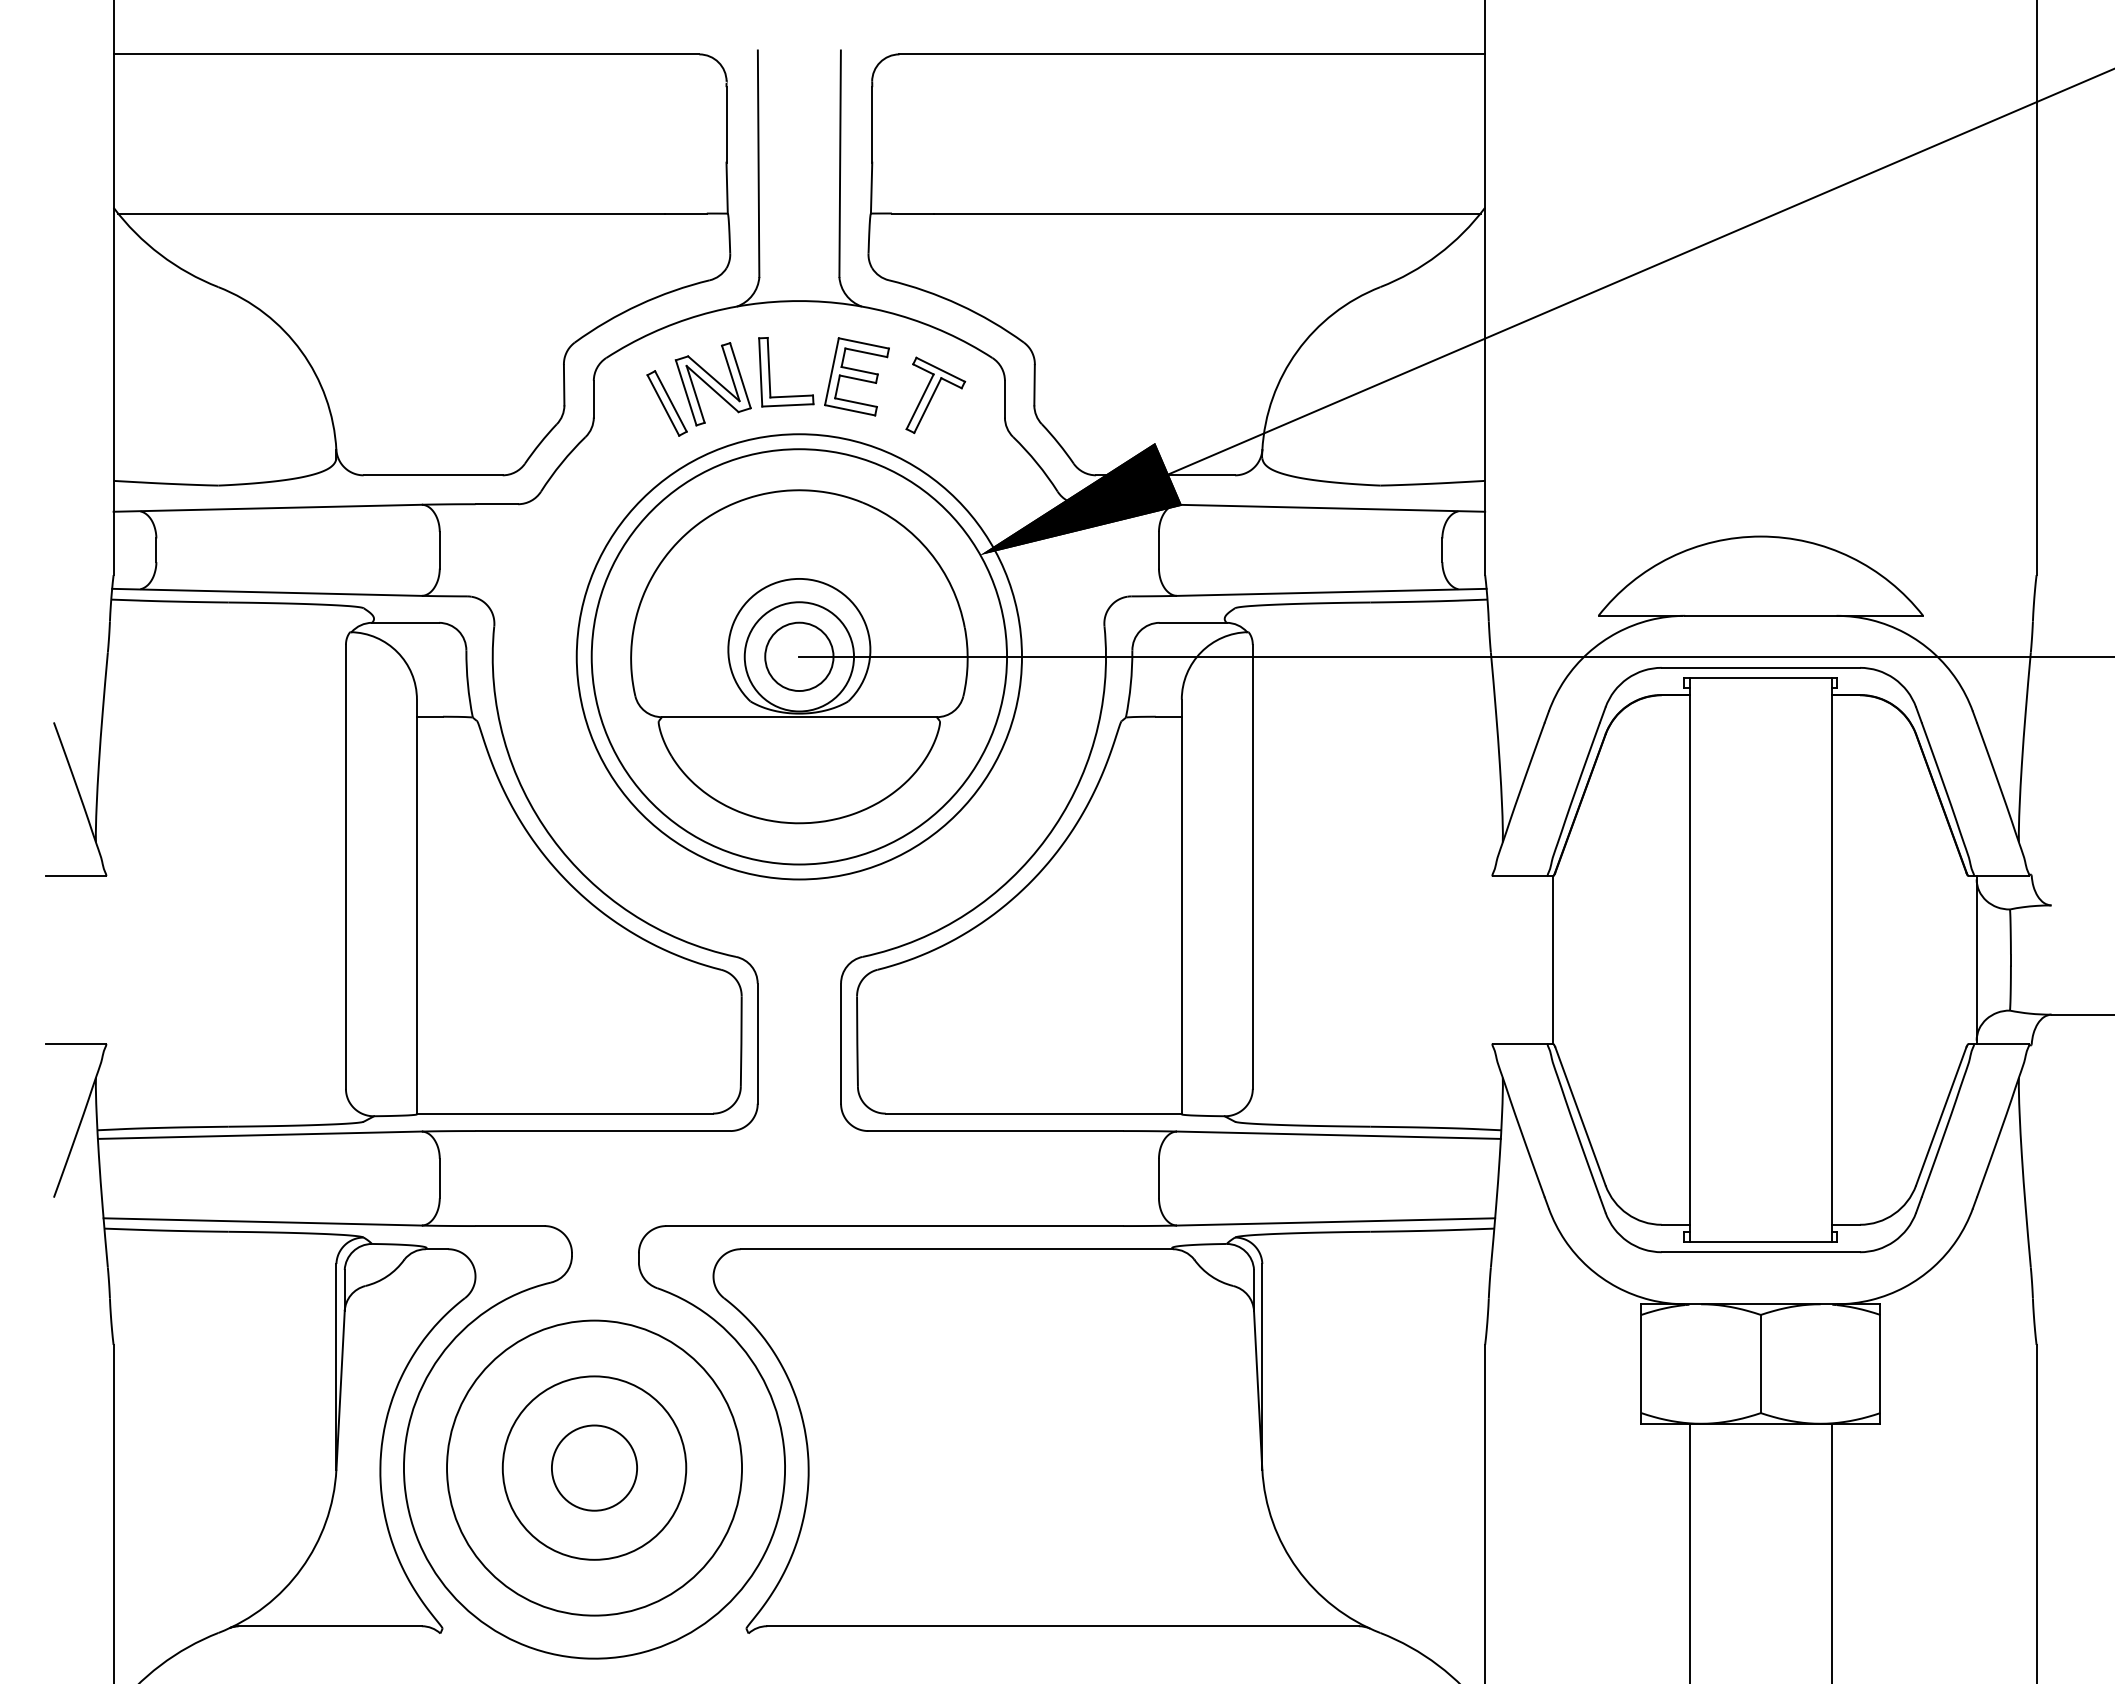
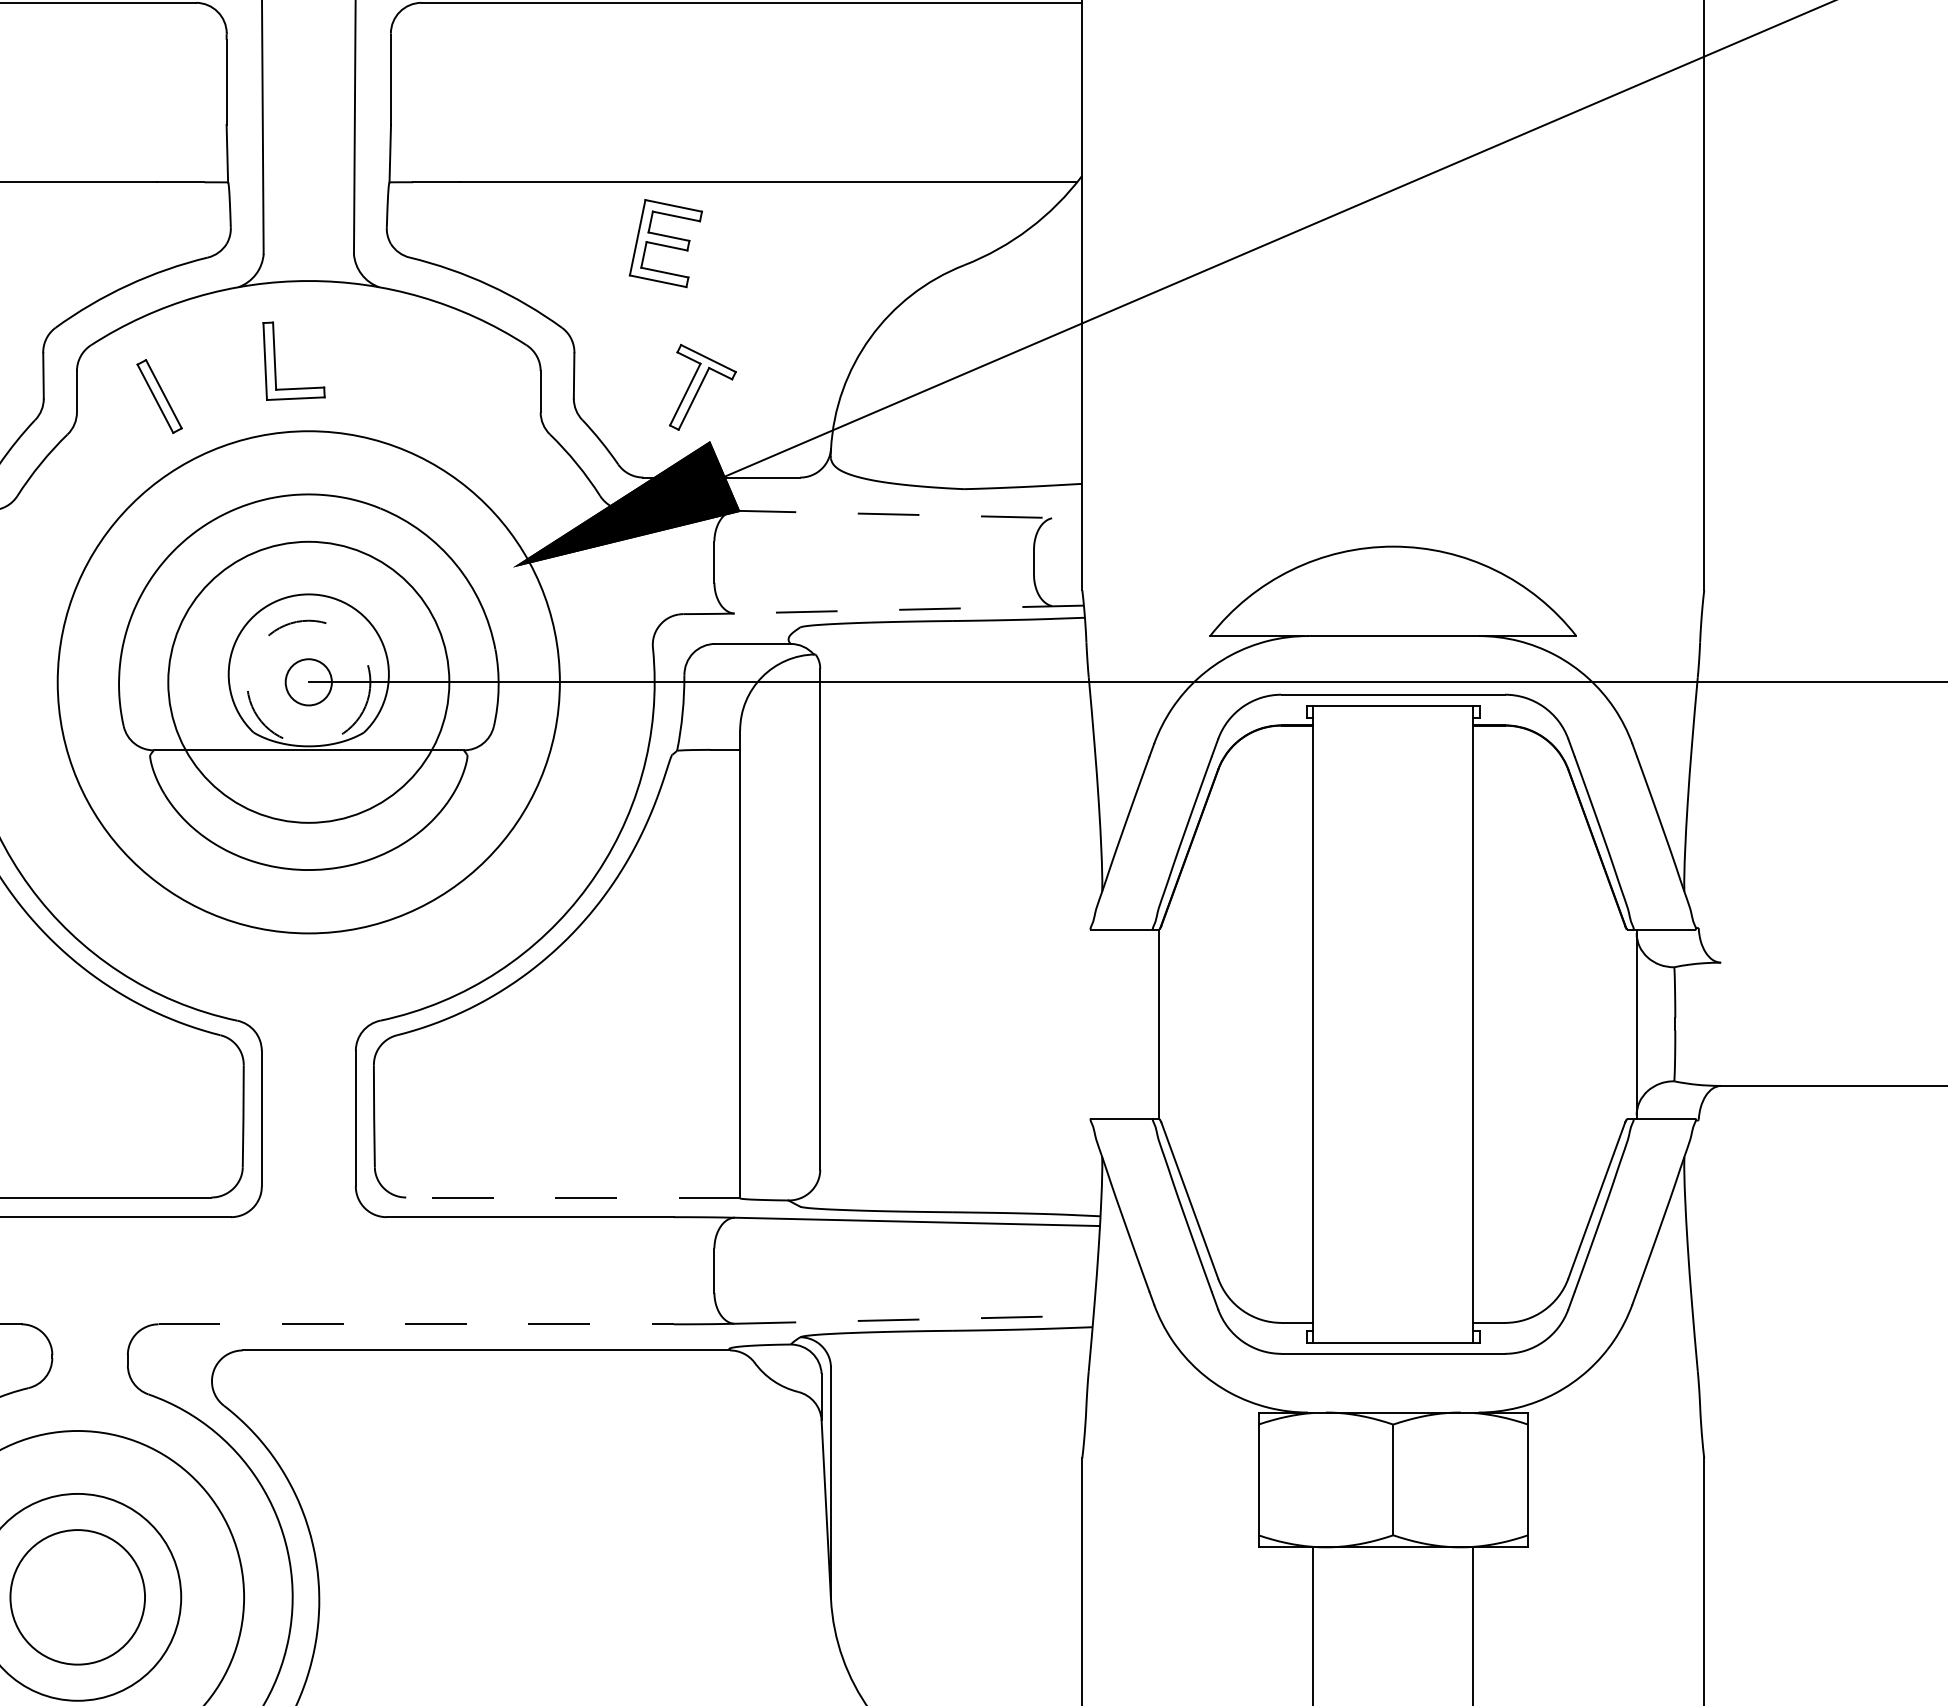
part: (856, 376) -> (665, 243), moved
part: (712, 384) -> (210, 375), removed
part: (935, 395) -> (702, 387), moved
line: (1331, 508) -> (908, 514), solid -> dashed
line: (1331, 592) -> (908, 609), solid -> dashed
circle: (799, 656) -> (308, 681), size x0.6
circle: (799, 656) -> (308, 681), size x0.6
circle: (799, 656) -> (308, 681), solid -> dashed
line: (1033, 1113) -> (572, 1197), solid -> dashed
line: (1336, 1221) -> (914, 1319), solid -> dashed
line: (895, 1226) -> (417, 1324), solid -> dashed
circle: (594, 1467) -> (77, 1596), size x1.4

